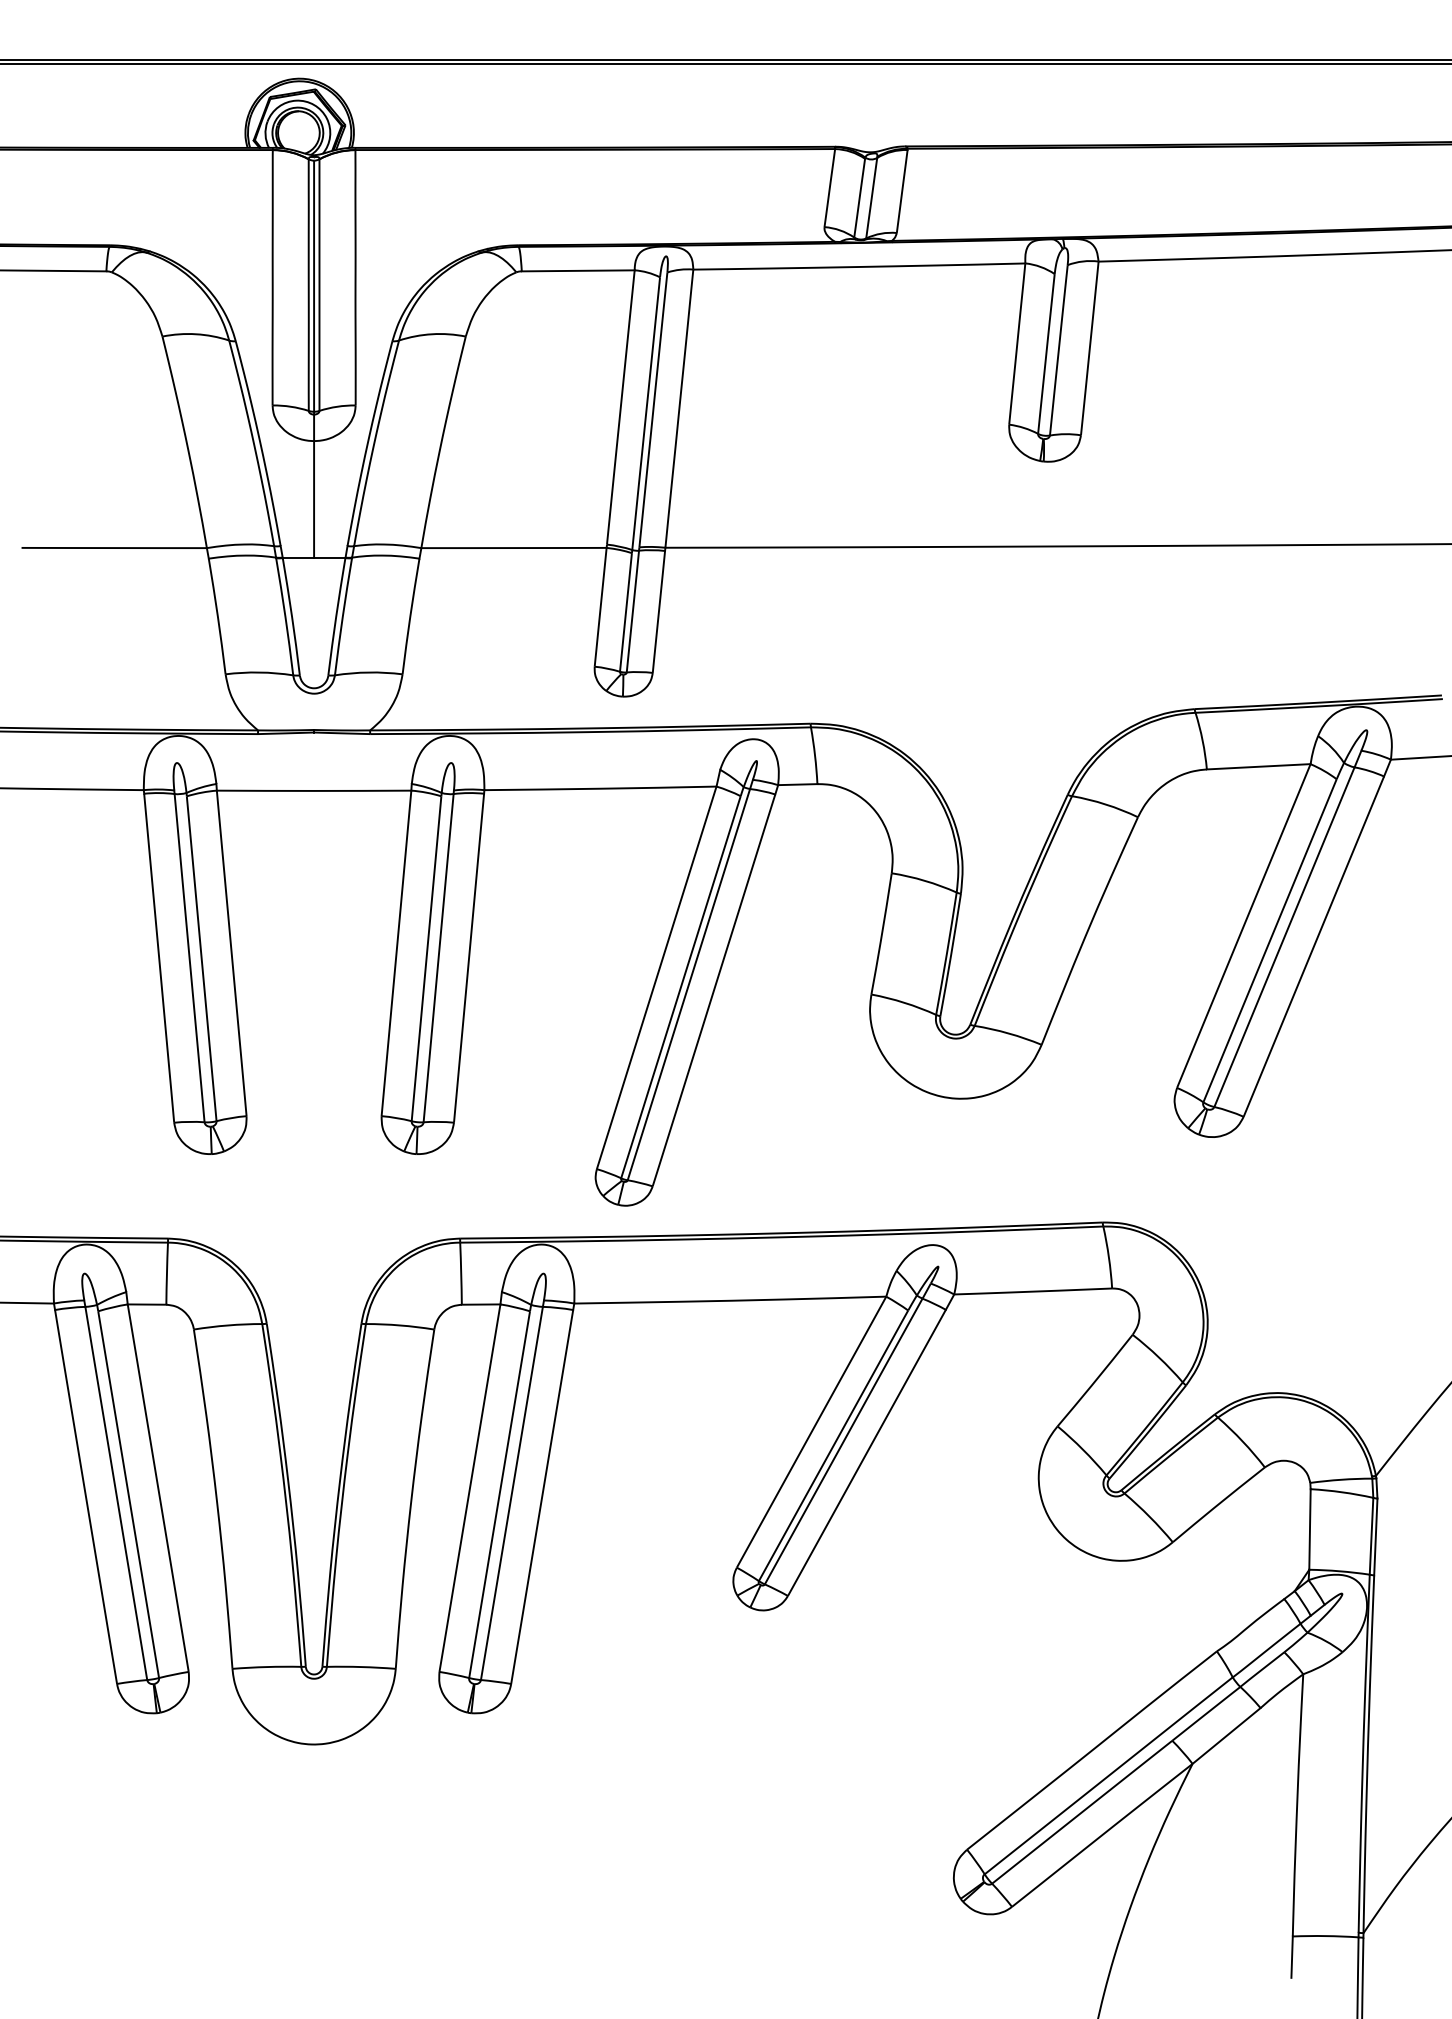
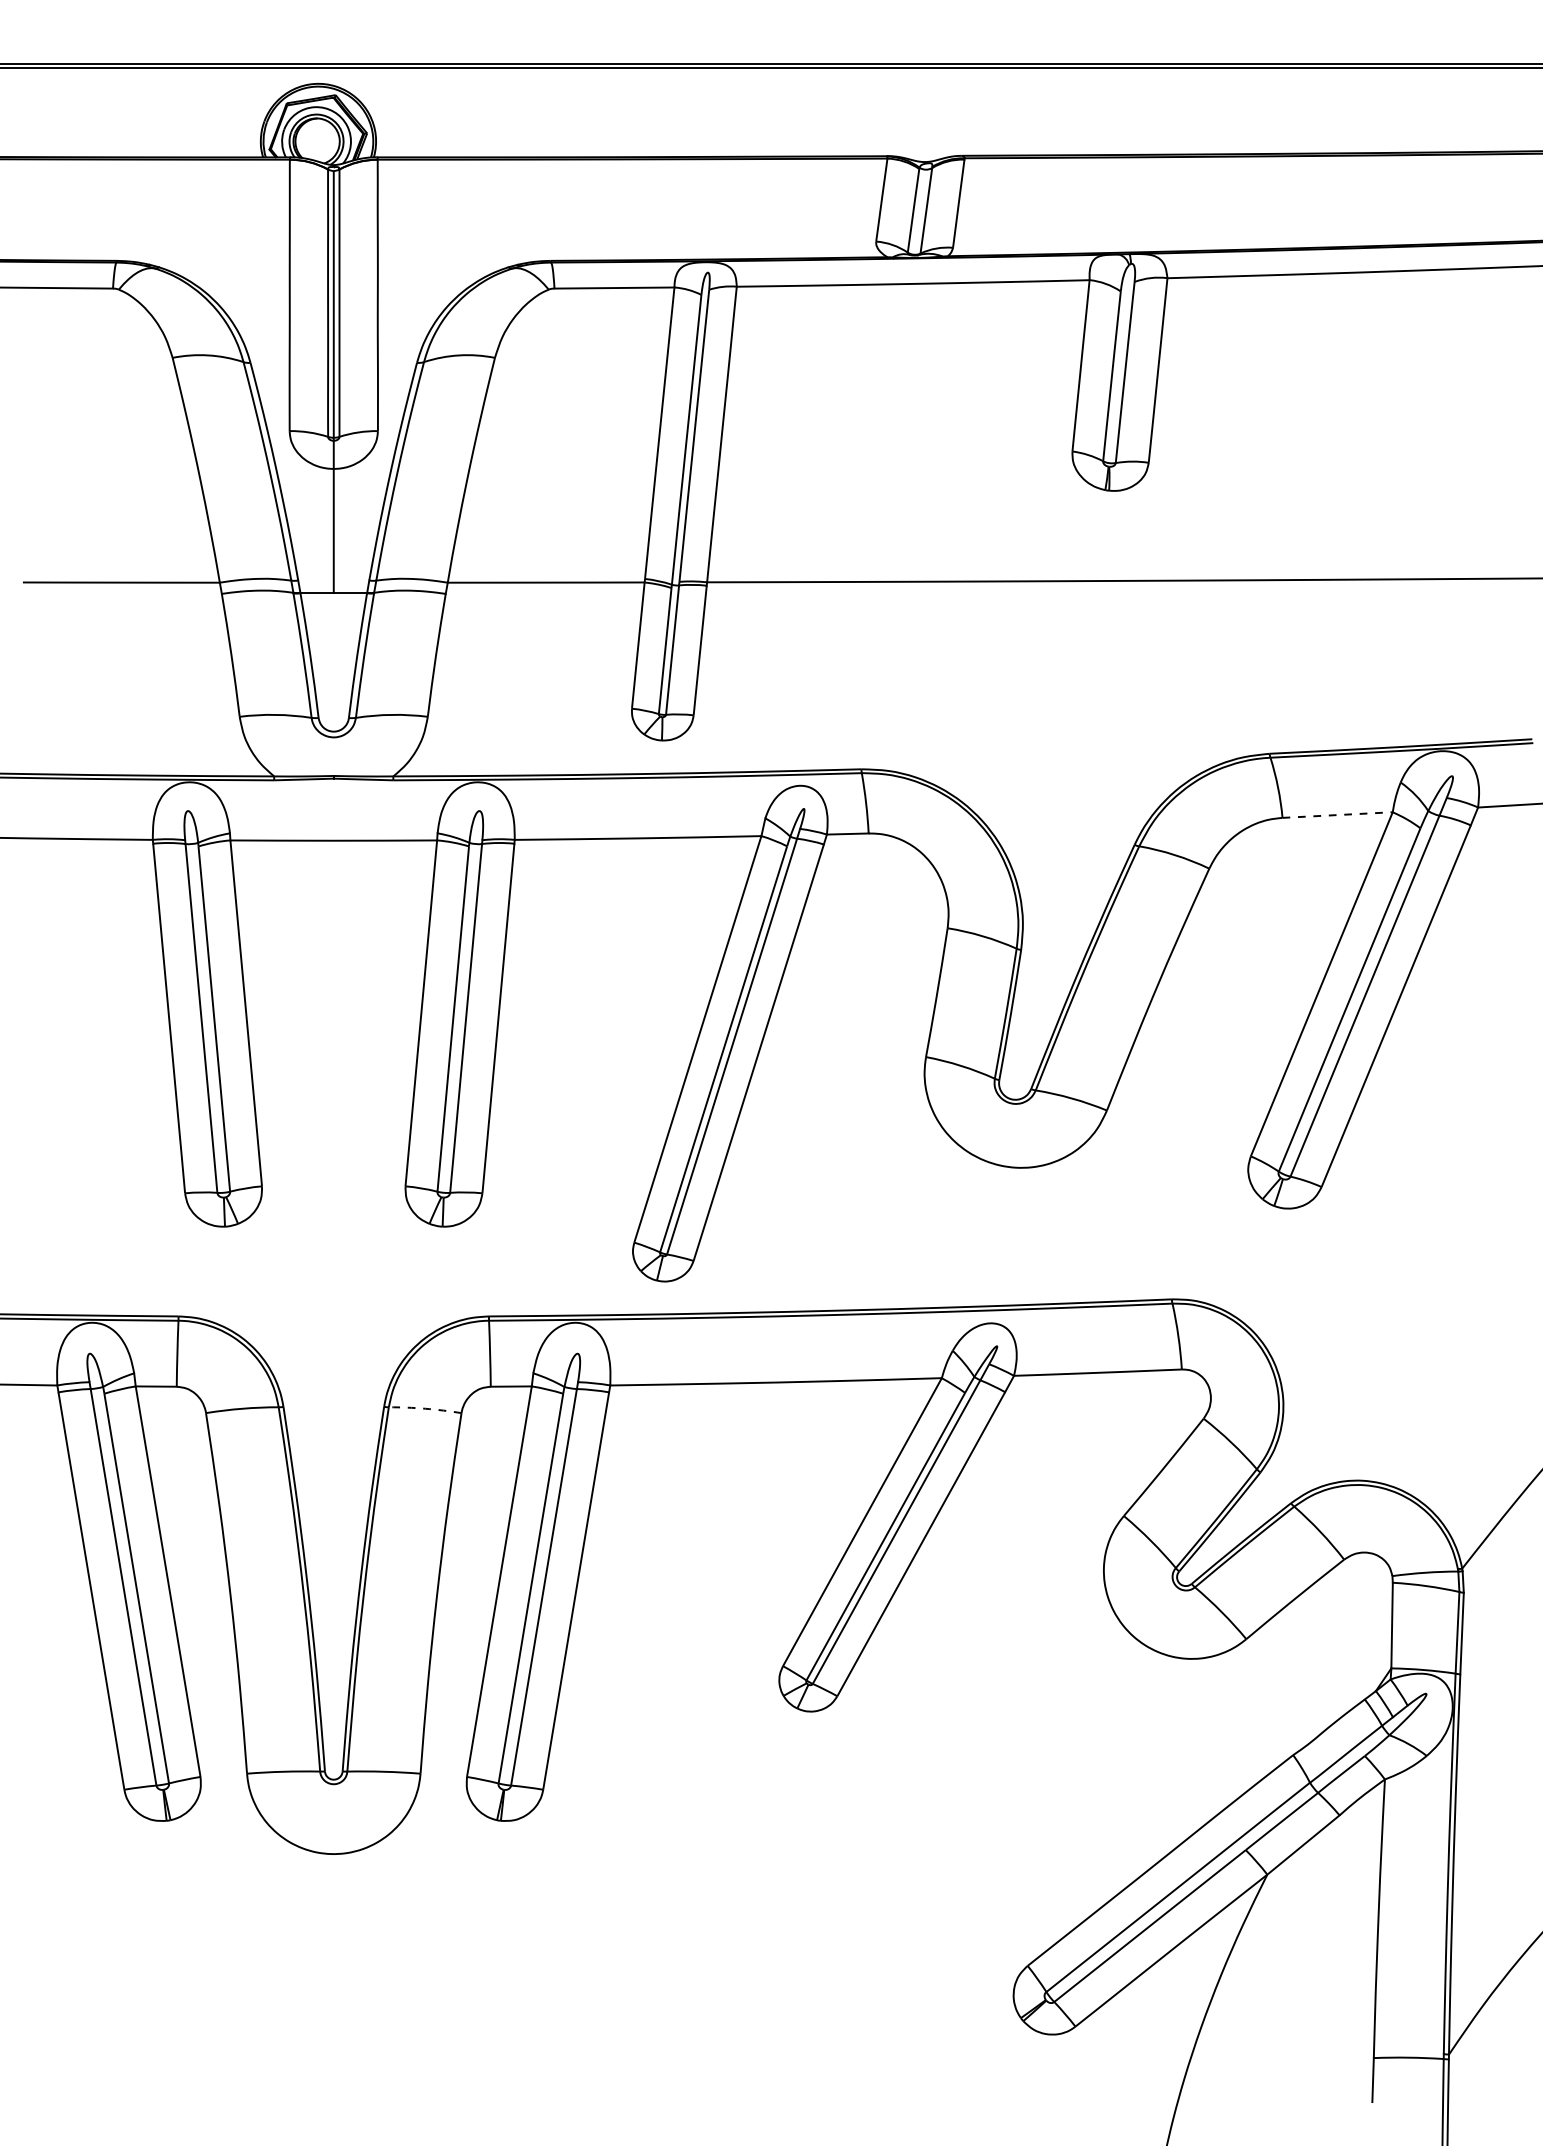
line: (1259, 767) -> (1338, 815), solid -> dashed
arc: (400, 1325) -> (425, 1408), solid -> dashed

